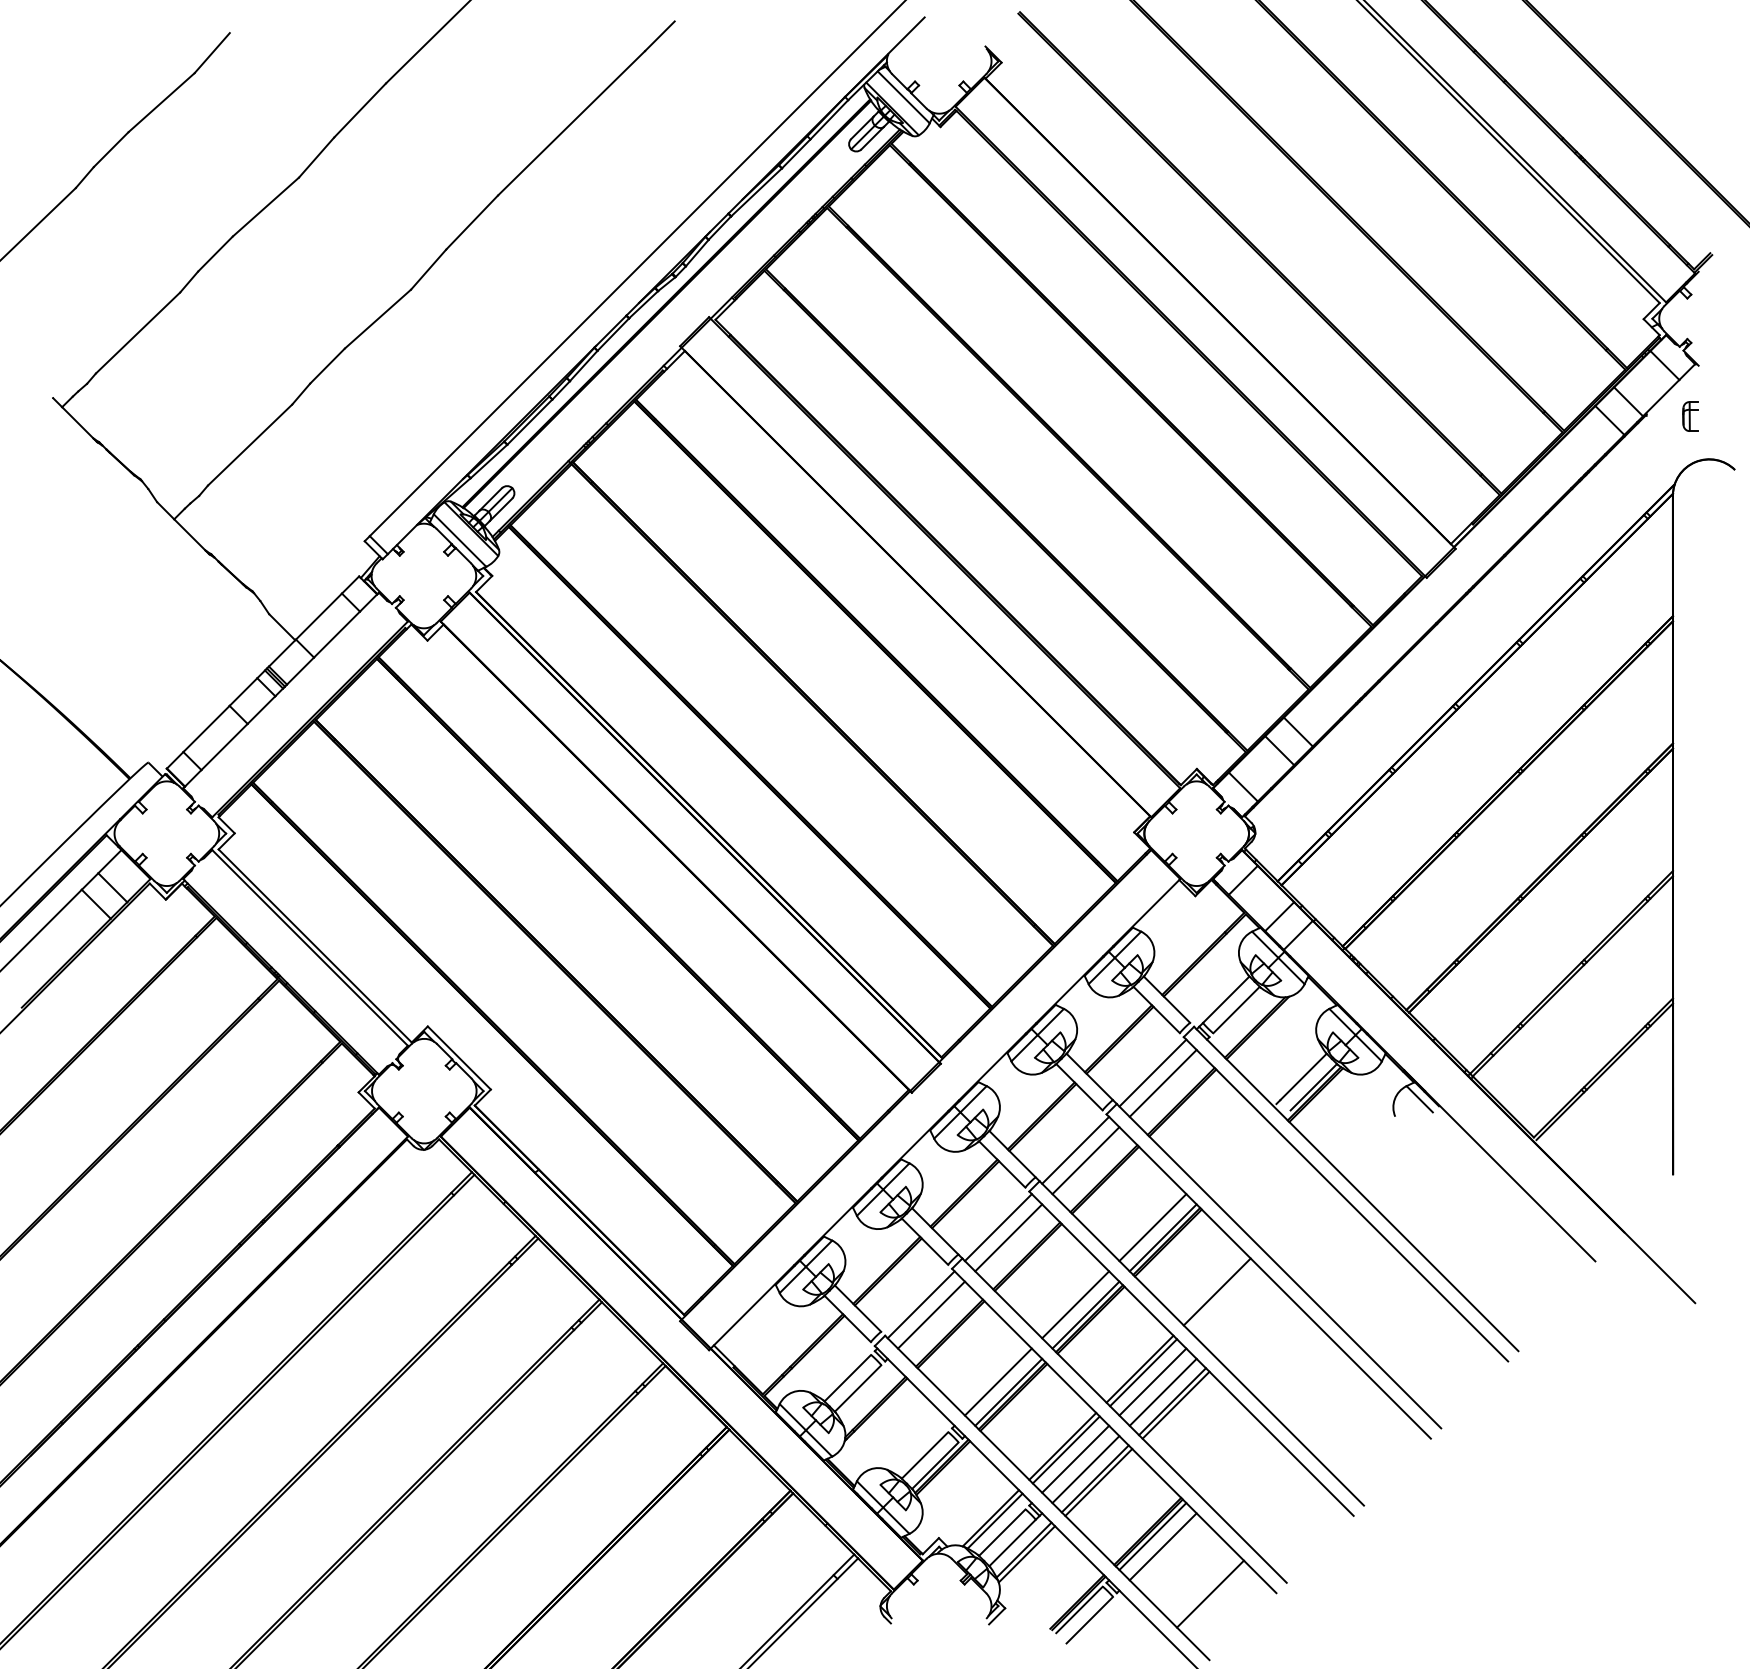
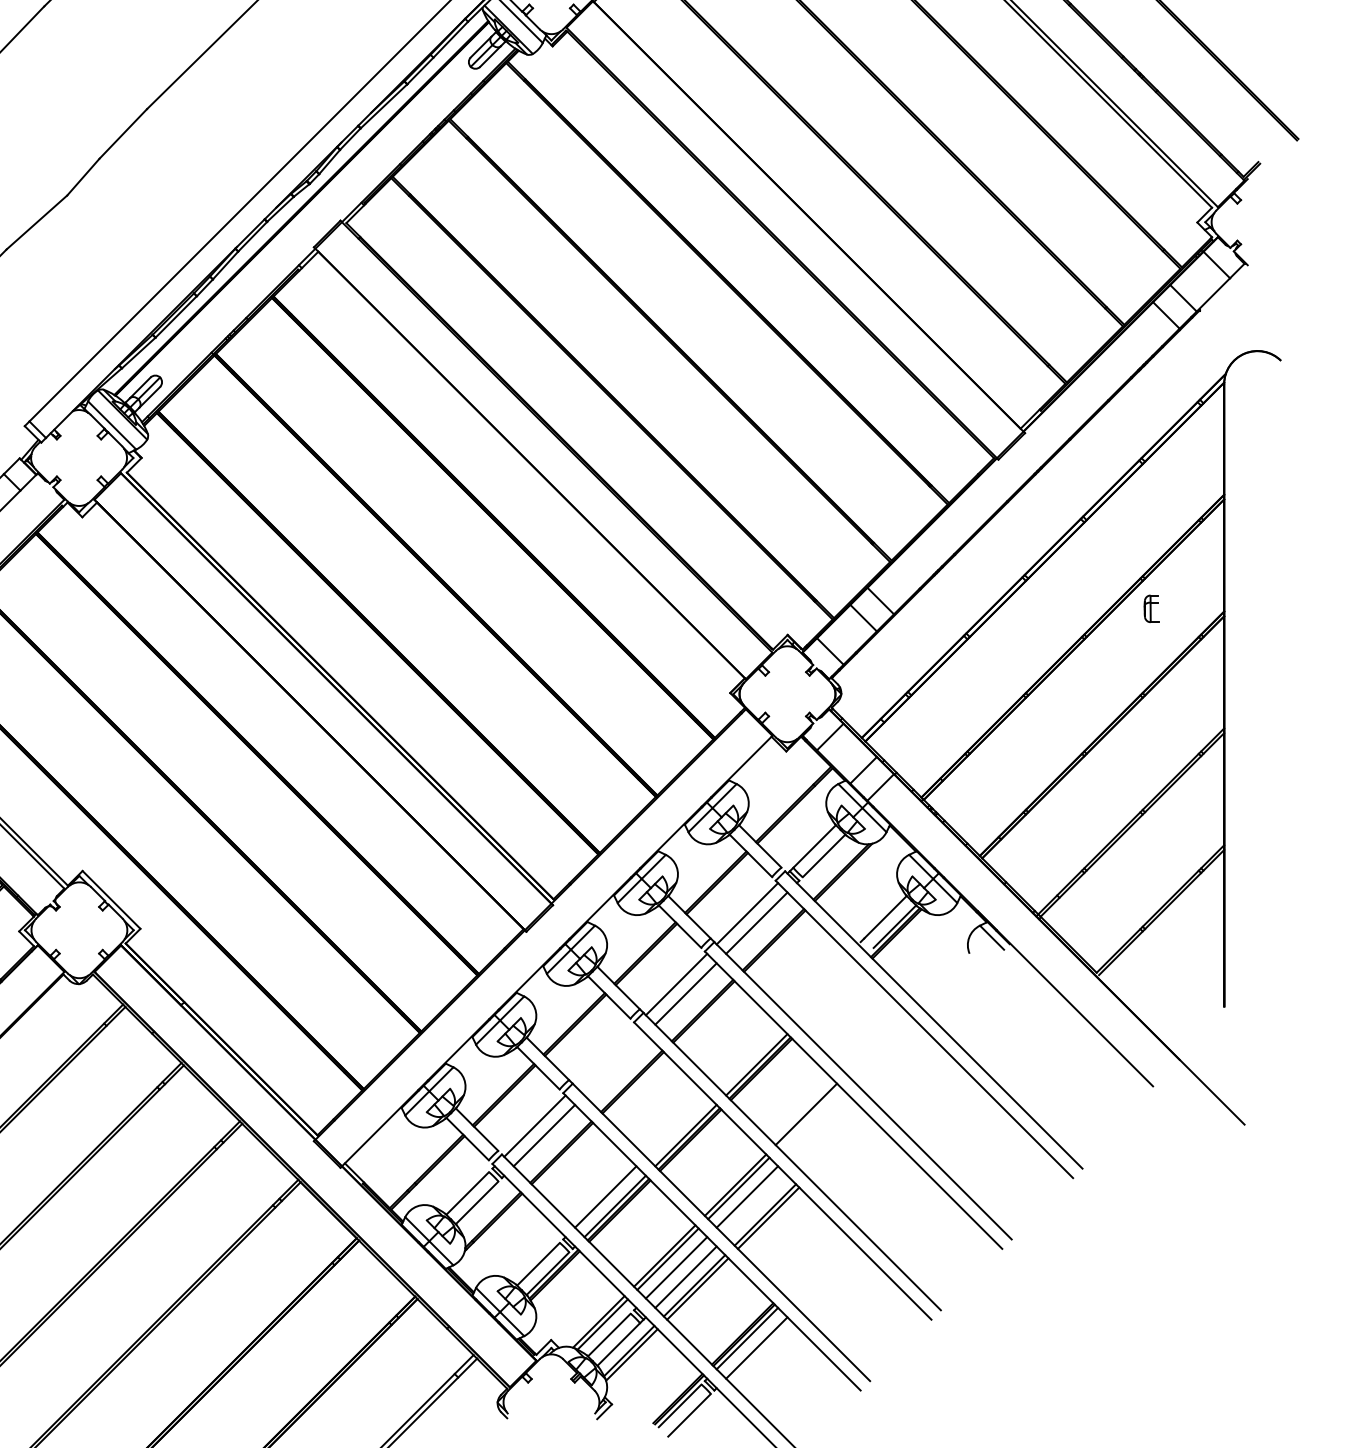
part: (1690, 416) -> (1151, 608), moved
line: (997, 1227) -> (604, 1055), removed
line: (1152, 1227) -> (747, 1055), removed
line: (1008, 1237) -> (615, 1064), removed
line: (1075, 1304) -> (676, 1125), removed
line: (1162, 1391) -> (756, 1205), removed
line: (1210, 1593) -> (800, 1390), removed

